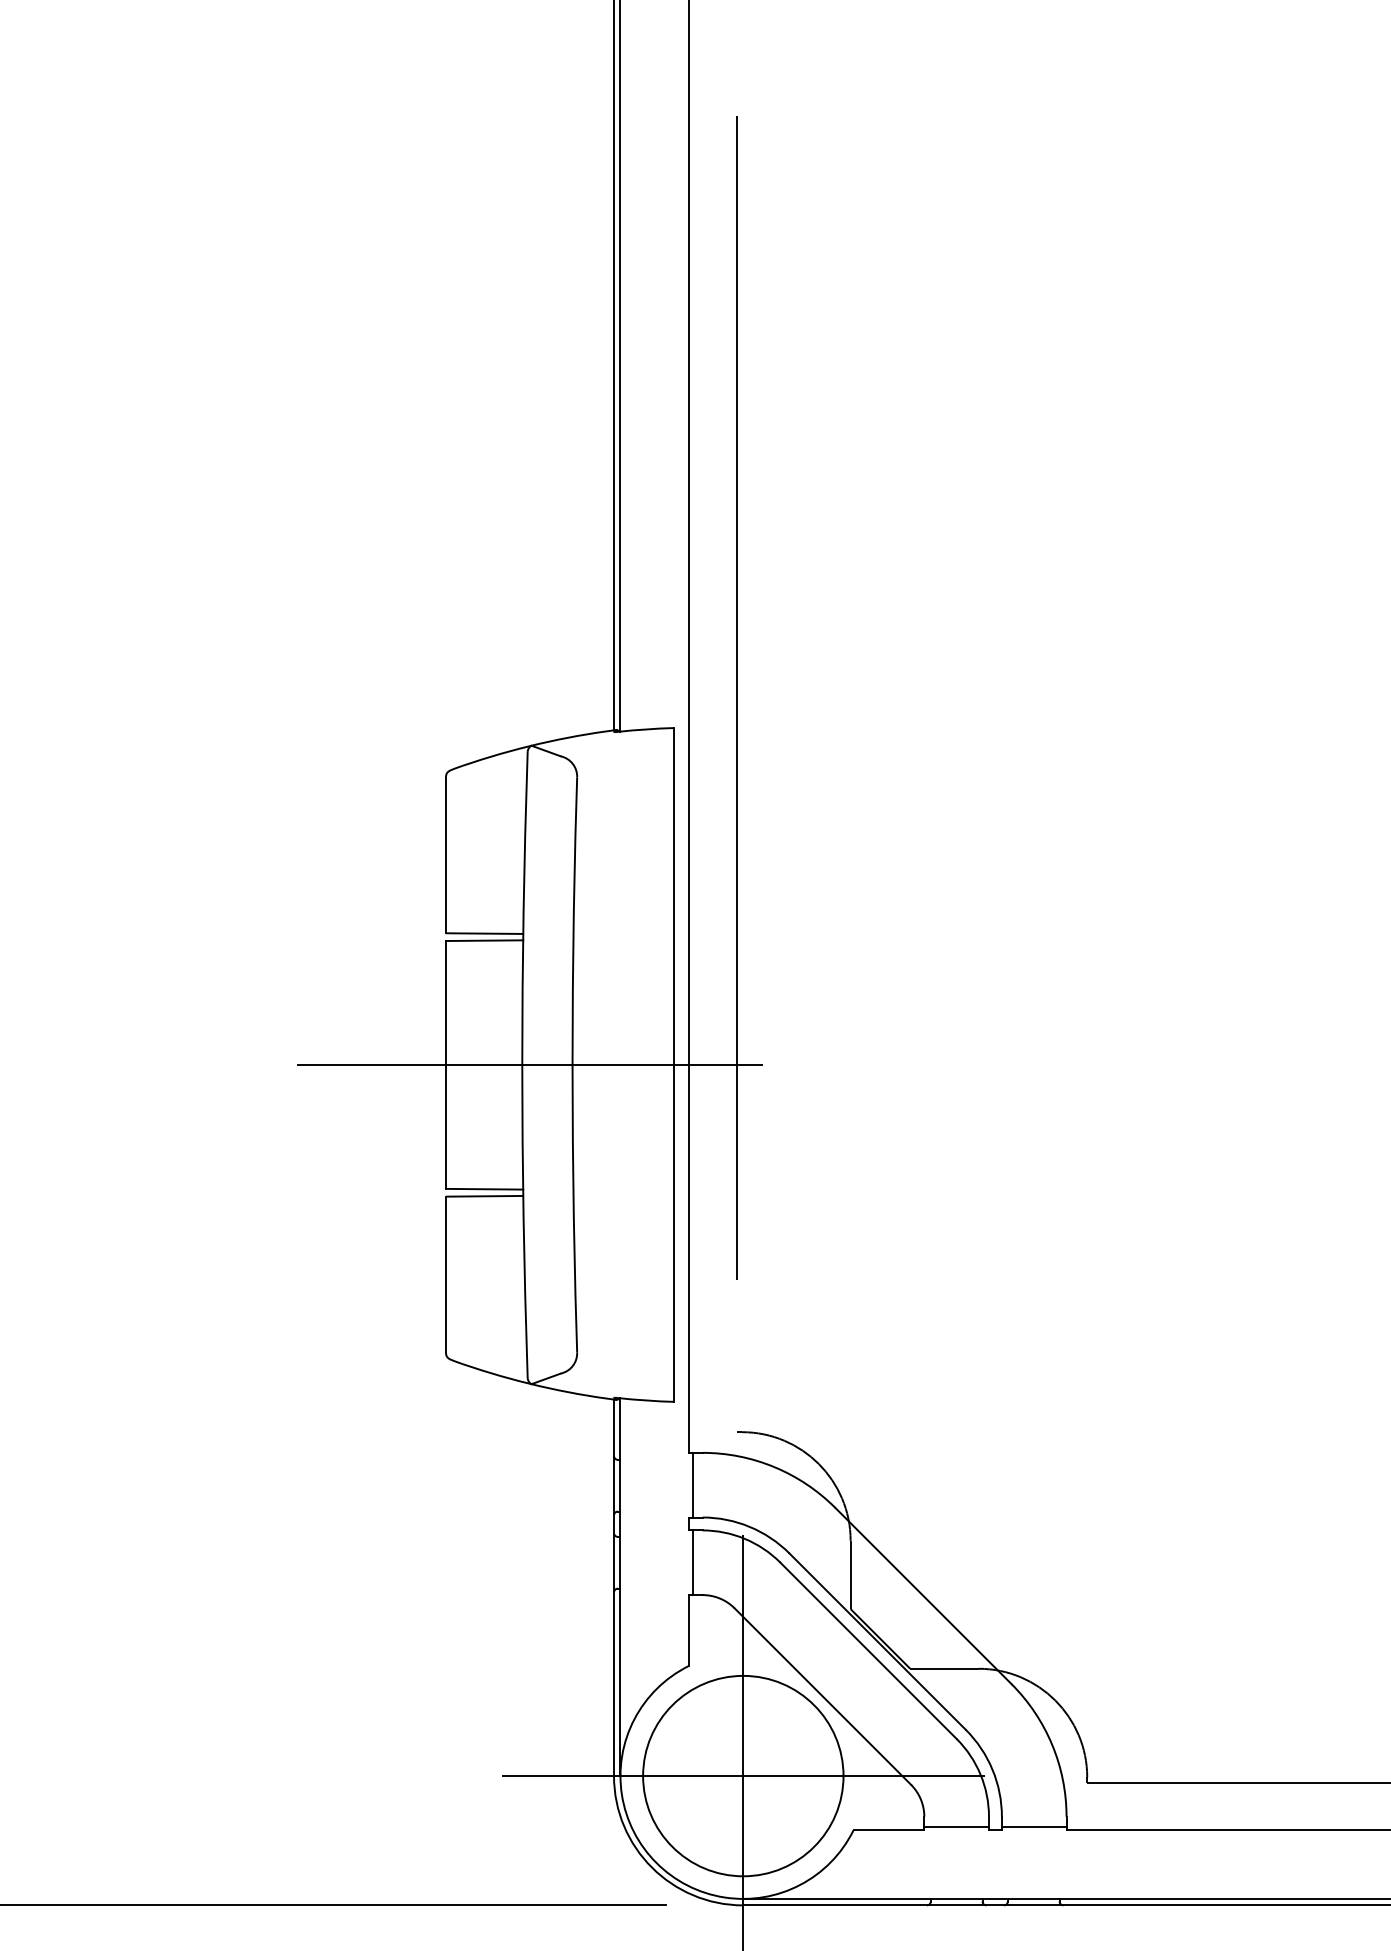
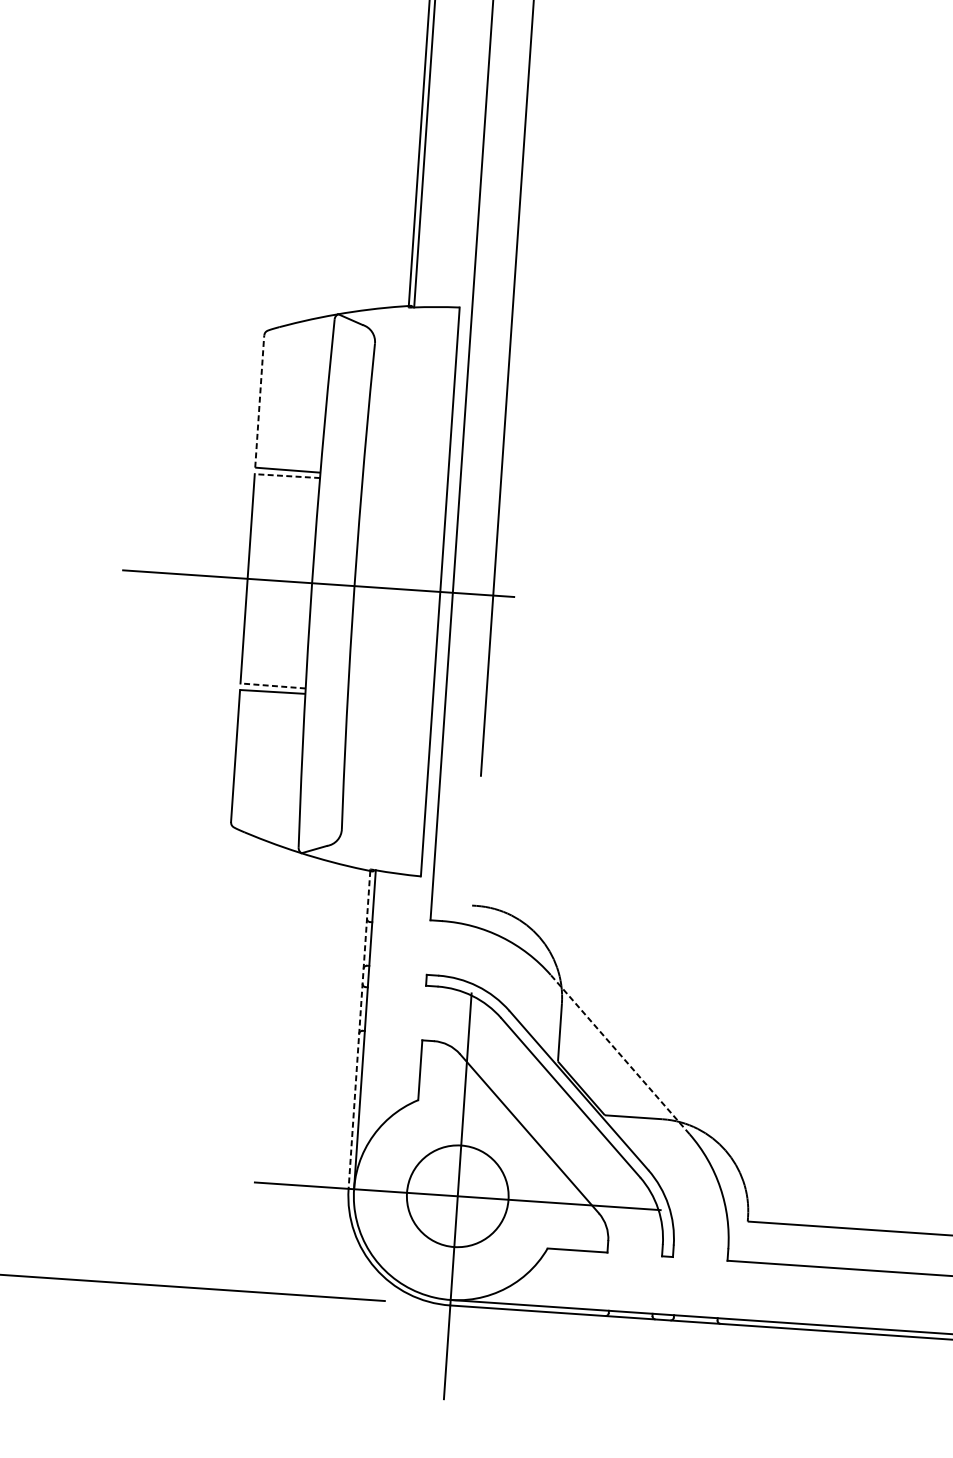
line: (445, 854) -> (259, 401), solid -> dashed
line: (484, 940) -> (287, 475), solid -> dashed
line: (484, 1189) -> (273, 686), solid -> dashed
line: (692, 1484) -> (431, 947), removed
line: (692, 1562) -> (427, 1013), removed
line: (614, 1588) -> (359, 1030), solid -> dashed
line: (923, 1595) -> (620, 1054), solid -> dashed
circle: (743, 1775) -> (457, 1195), size x0.6
line: (956, 1826) -> (634, 1251), removed
line: (1033, 1826) -> (699, 1255), removed

